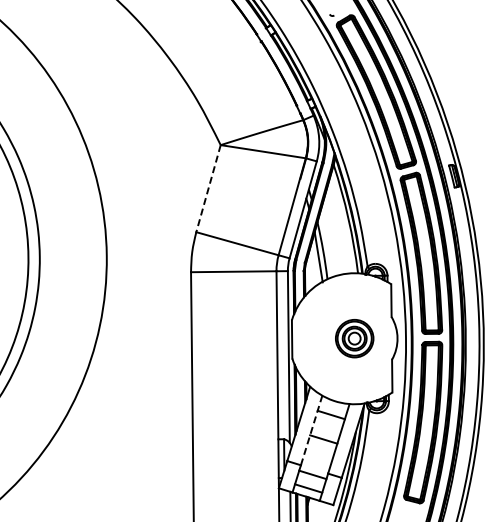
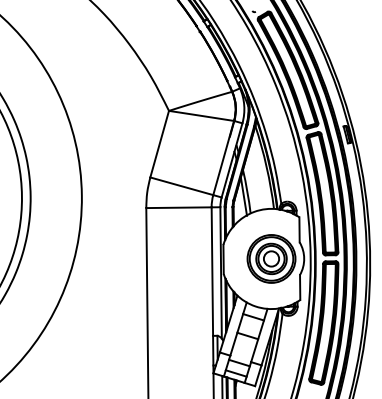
line: (208, 189) -> (159, 144), dashed -> solid
part: (354, 338) -> (271, 258), size x1.67
line: (311, 430) -> (238, 329), dashed -> solid

